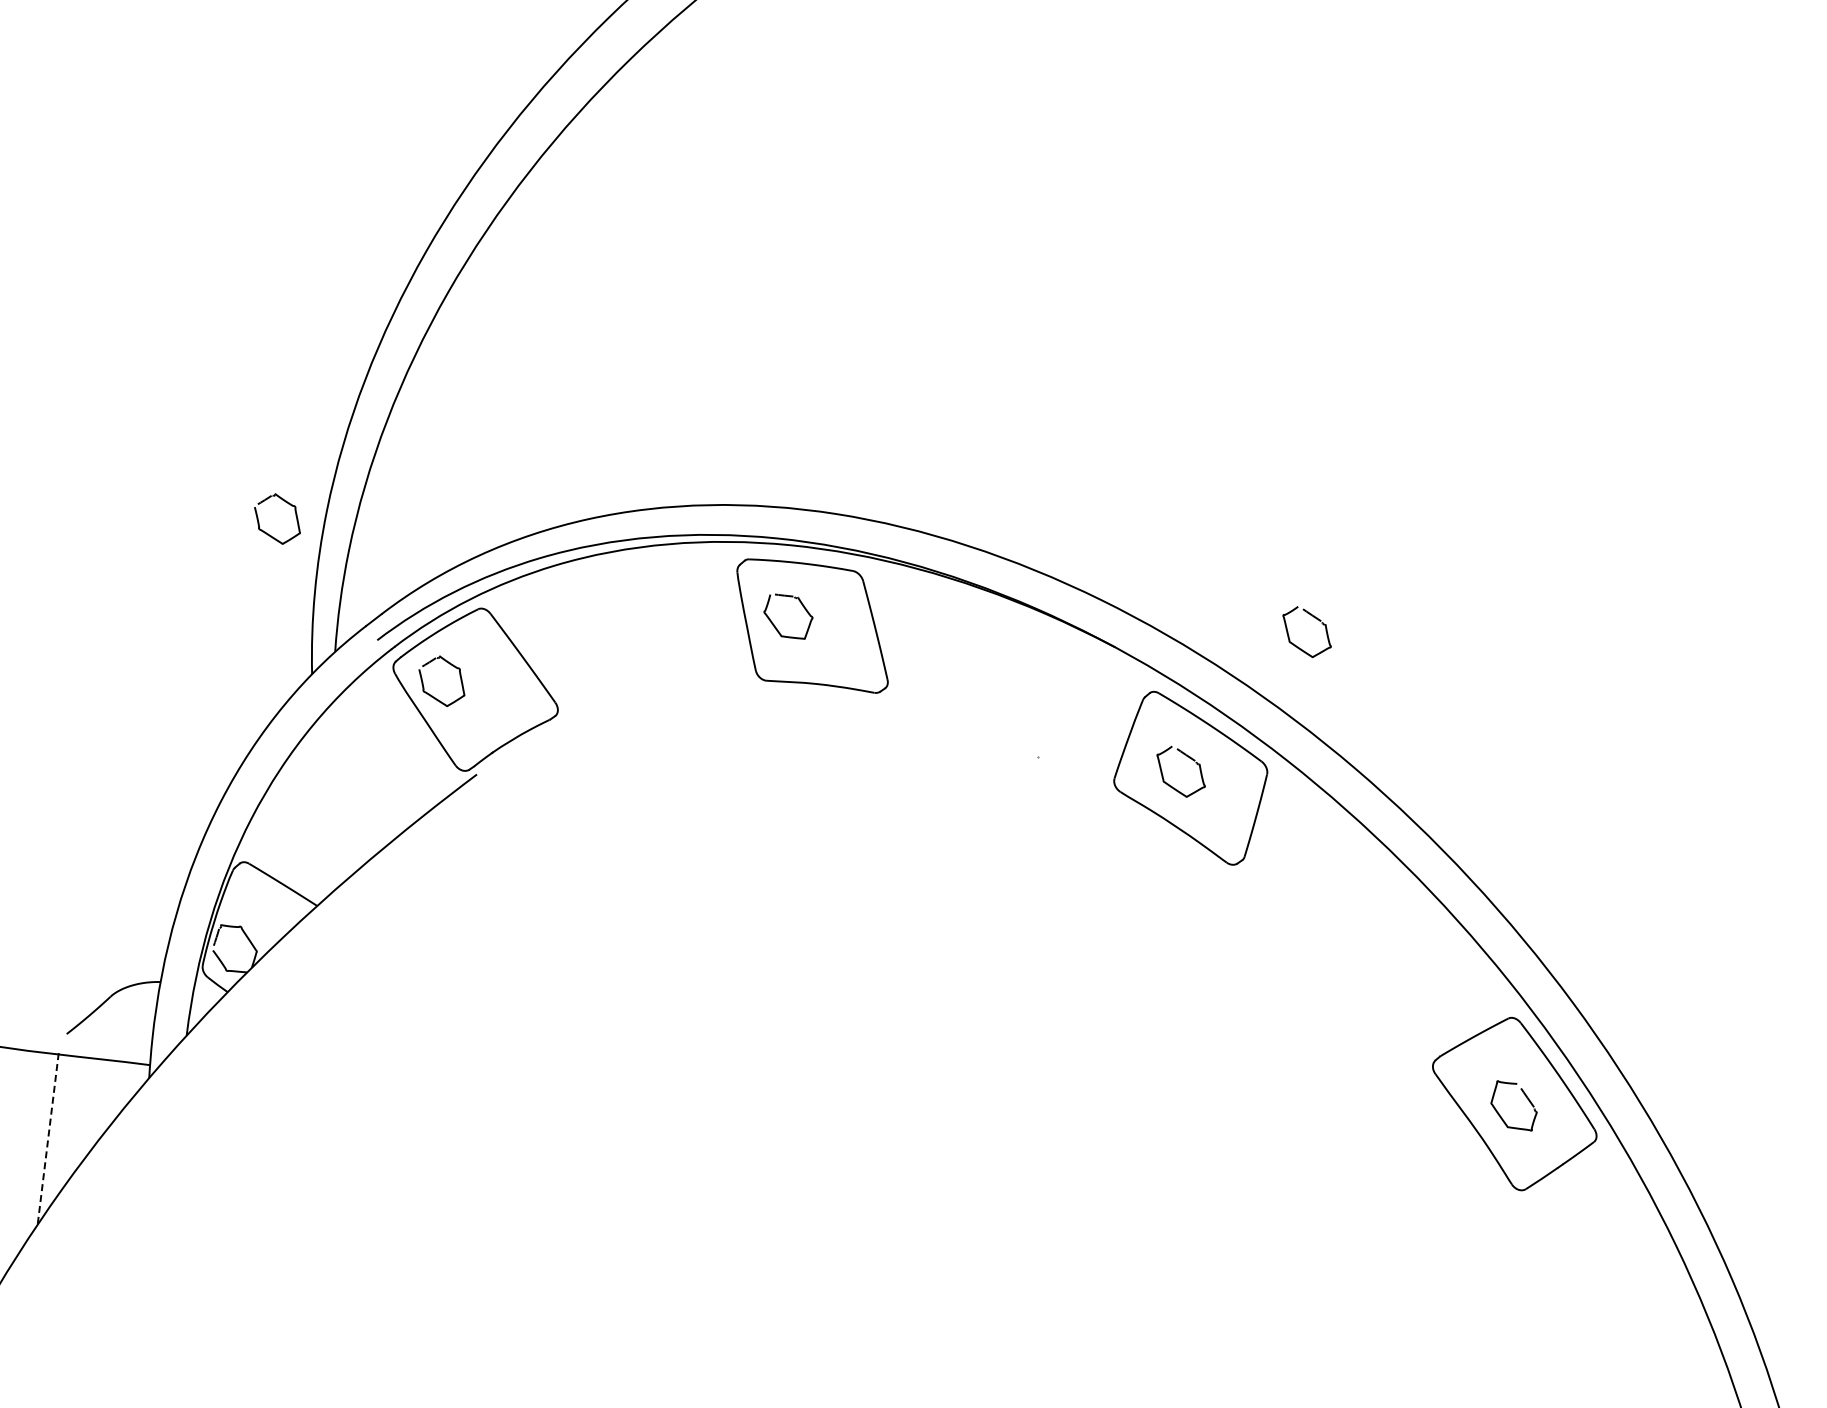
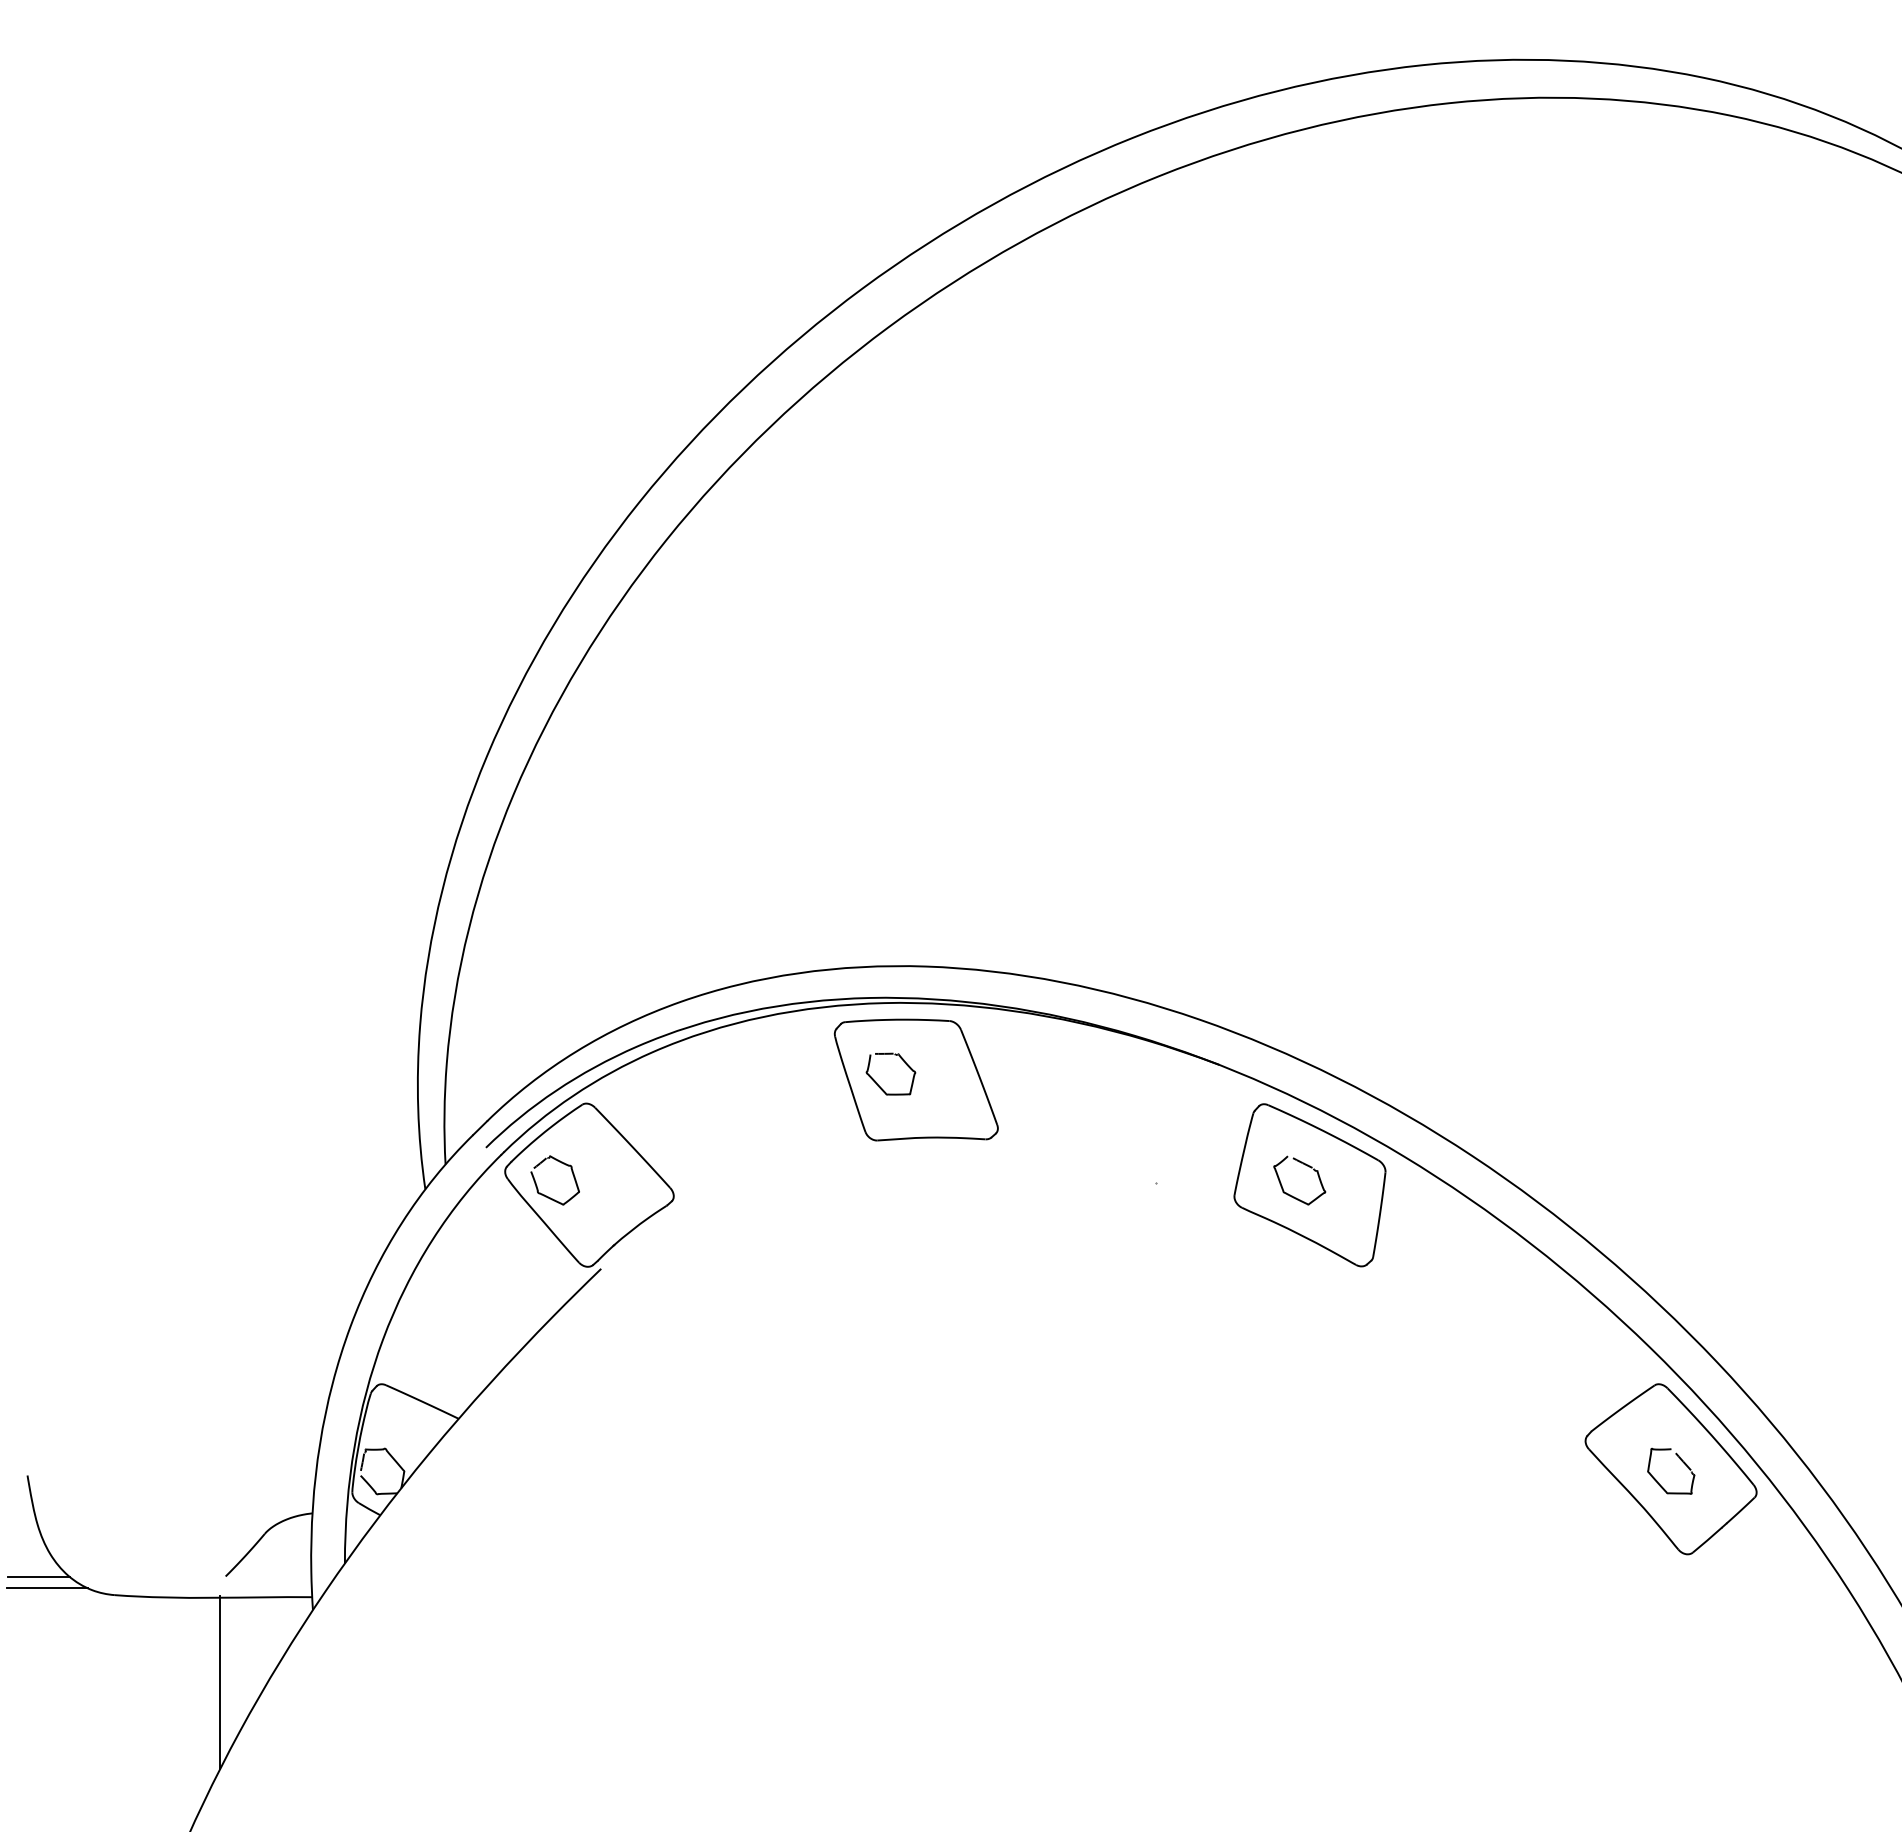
part: (267, 532) -> (363, 1054), removed
part: (1316, 619) -> (1415, 1012), removed
line: (48, 1139) -> (220, 1683), dashed -> solid

